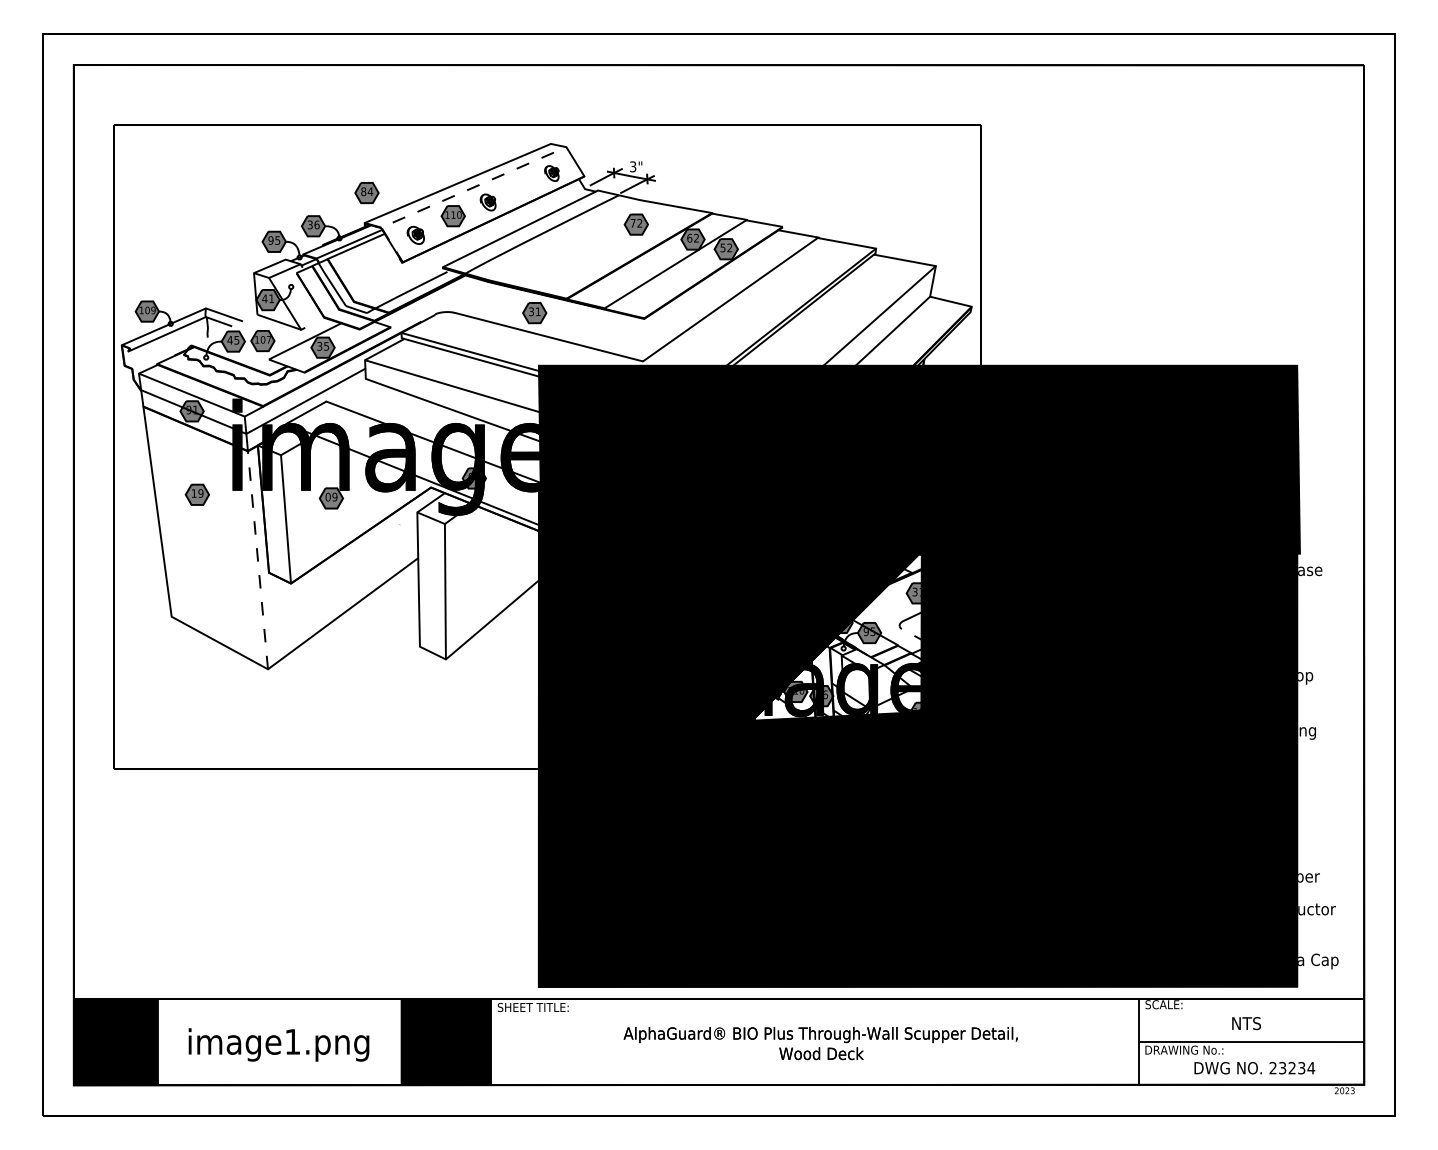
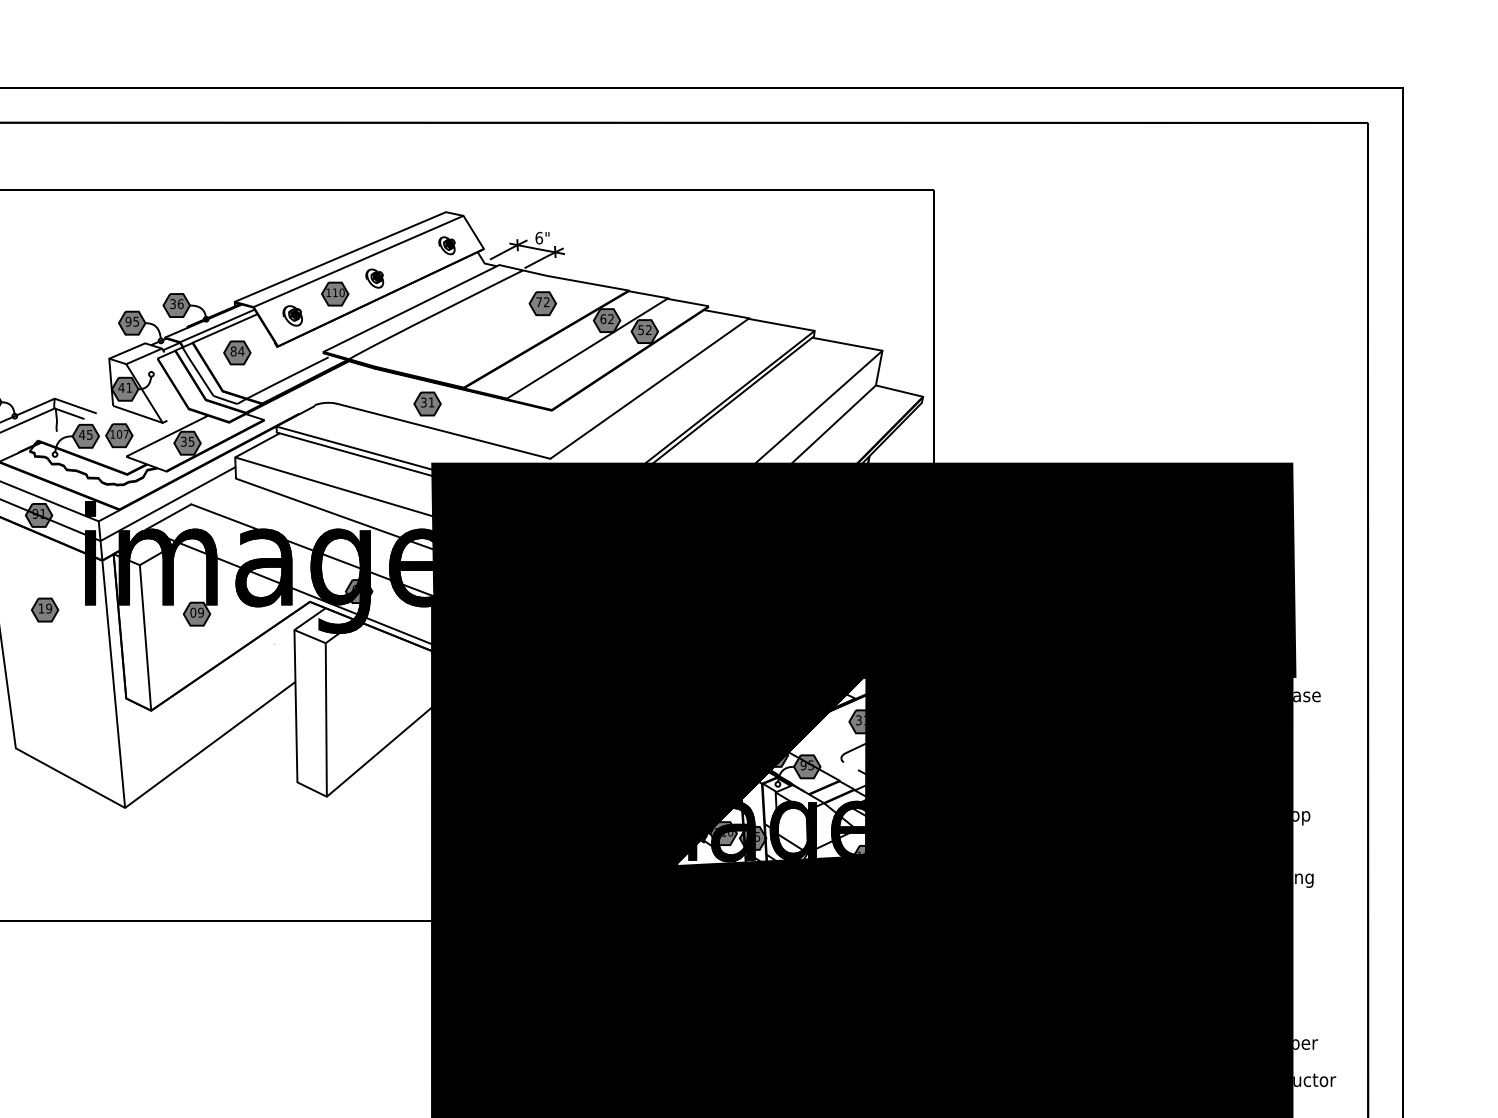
text: (633, 166) -> (539, 237), 3" -> 6"
part: (366, 193) -> (236, 353), moved
line: (453, 196) -> (335, 271), dashed -> solid
line: (257, 553) -> (113, 676), dashed -> solid

